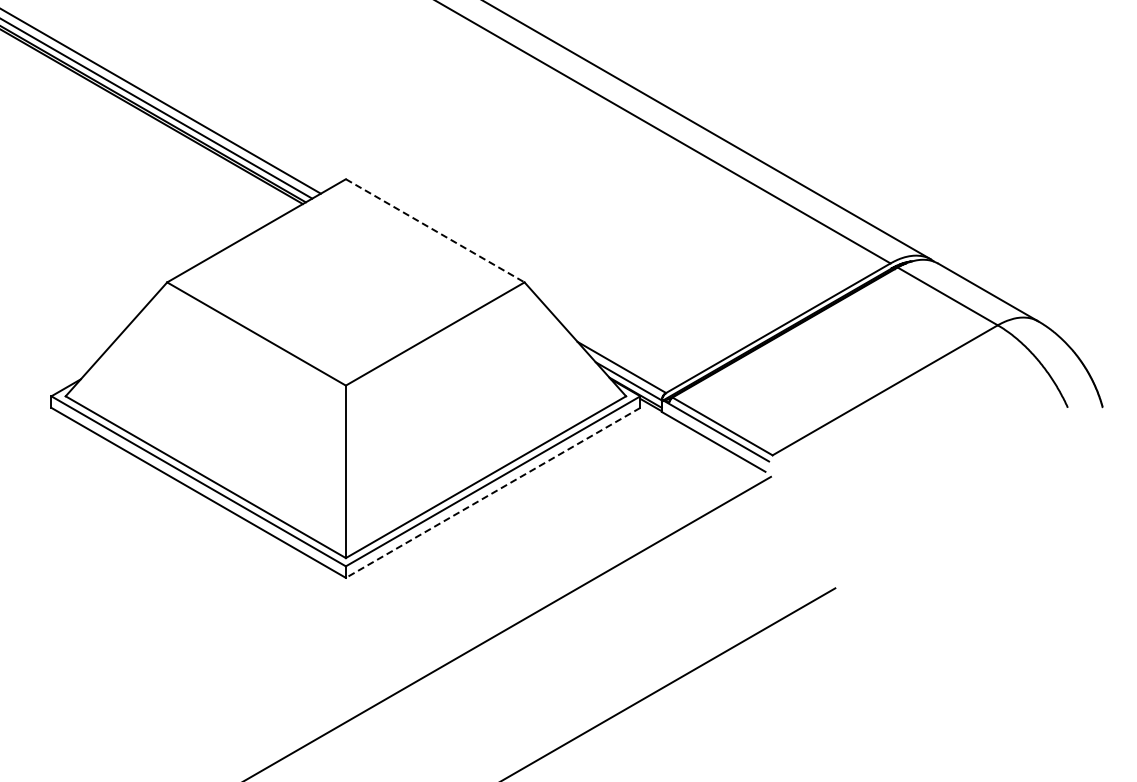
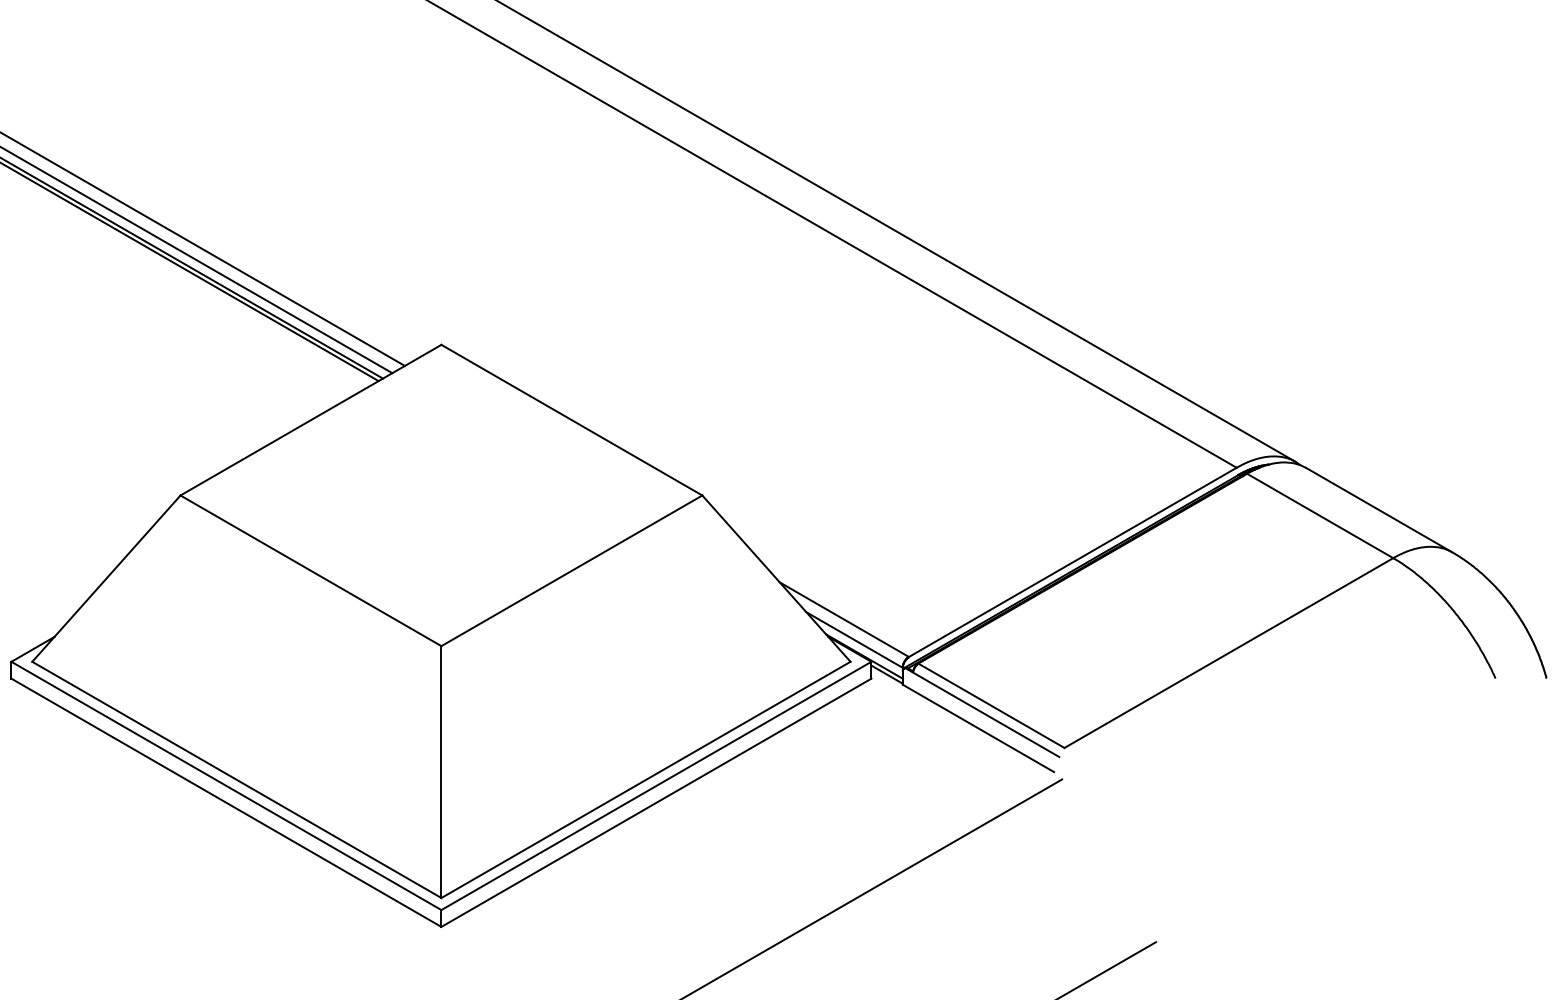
line: (435, 231) -> (572, 421), dashed -> solid
line: (492, 493) -> (655, 803), dashed -> solid

